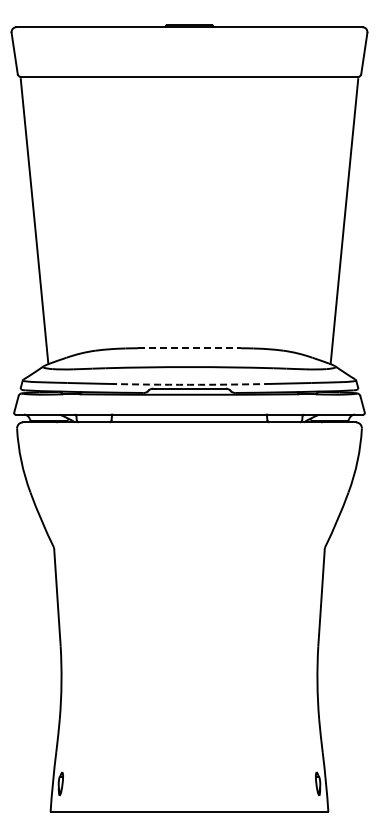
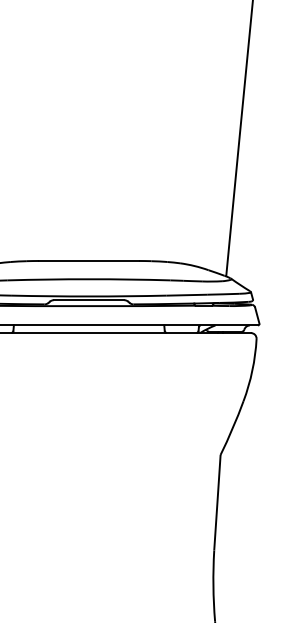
line: (189, 348) -> (89, 261), dashed -> solid
arc: (189, 384) -> (89, 296), dashed -> solid

